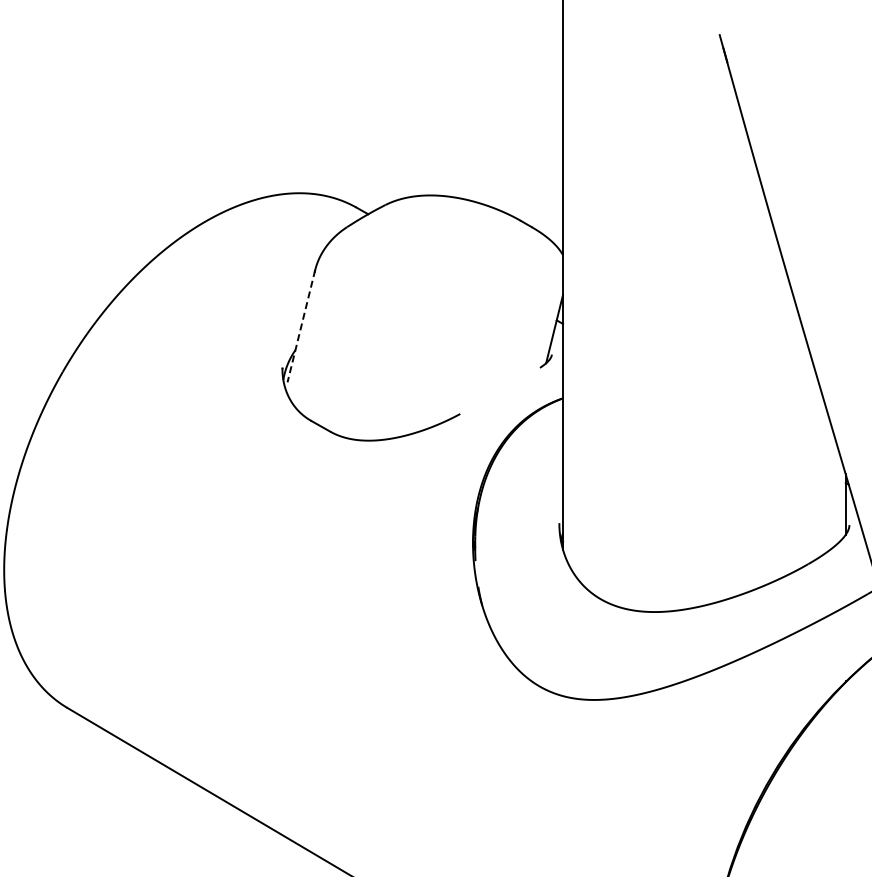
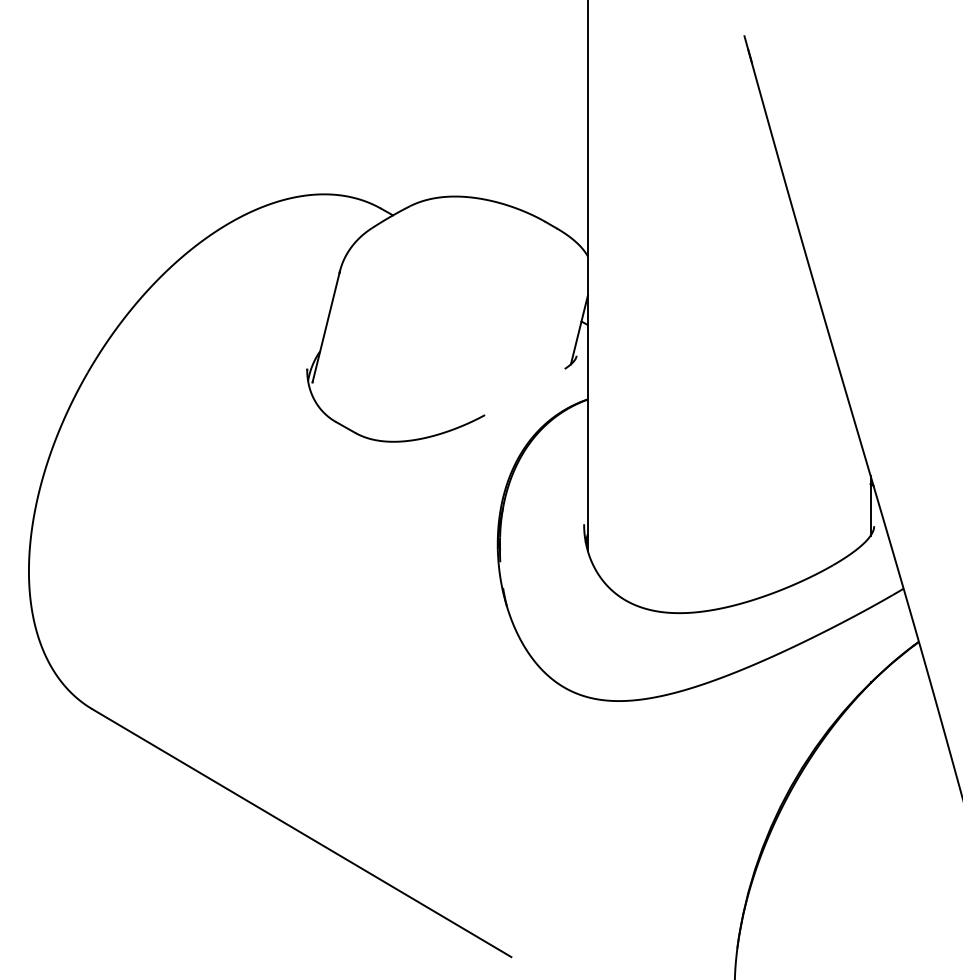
line: (301, 326) -> (326, 327), dashed -> solid

